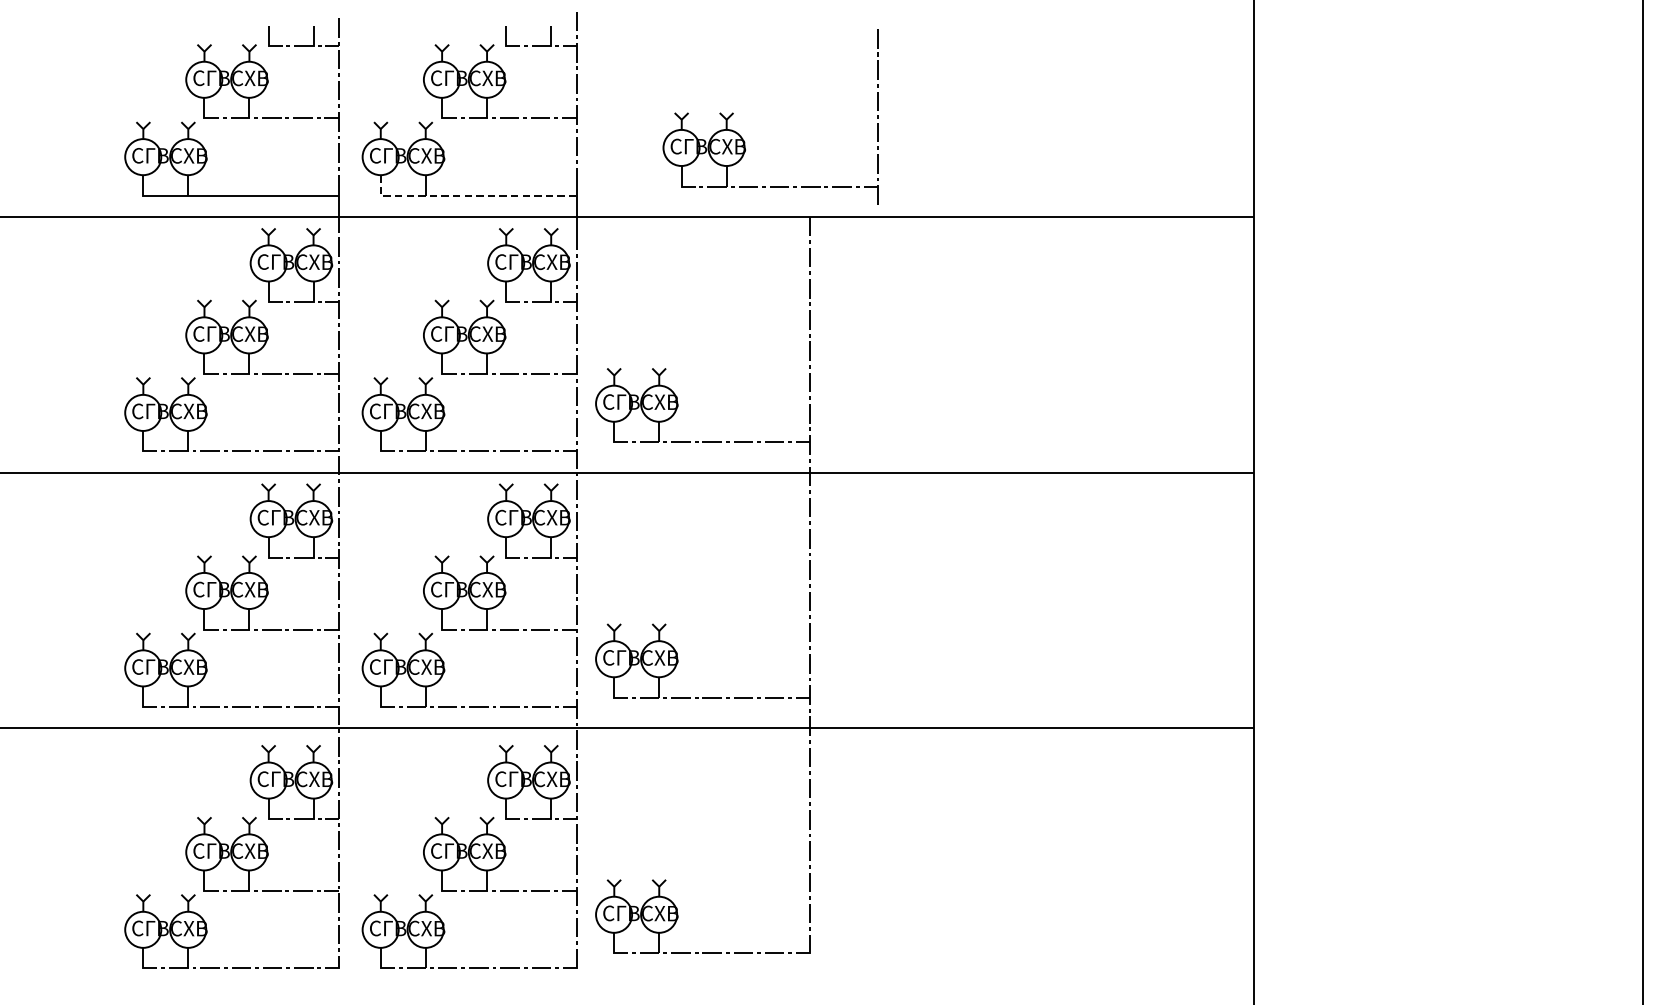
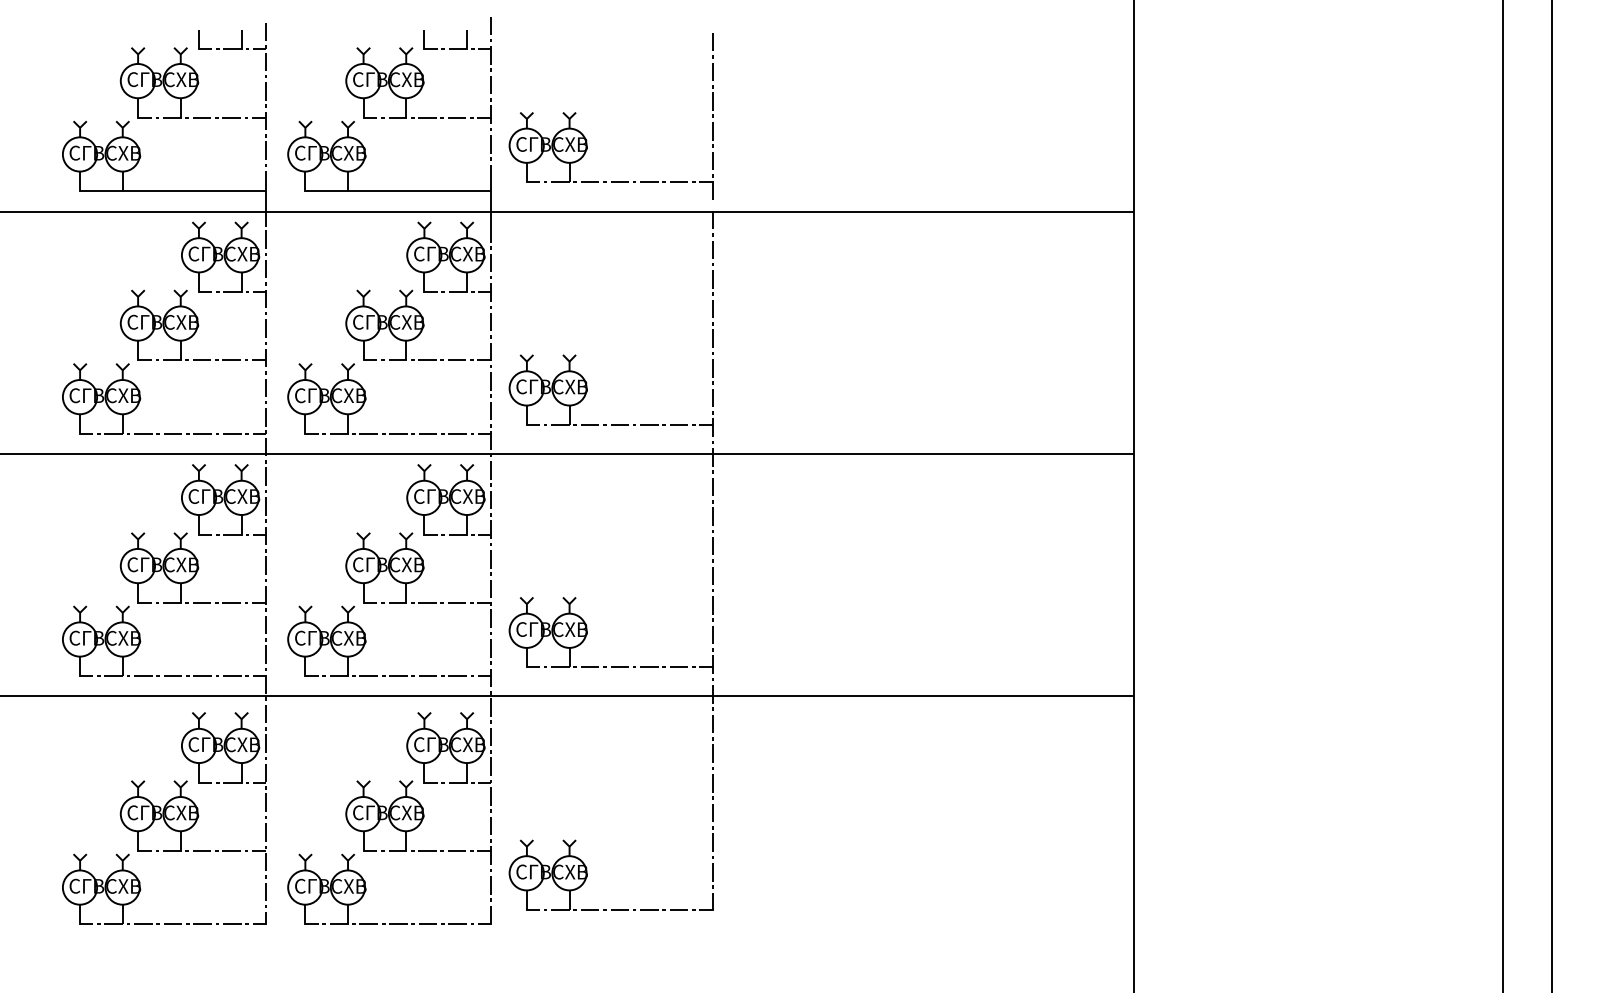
part: (742, 137) -> (584, 135), moved
line: (468, 196) -> (388, 191), dashed -> solid

